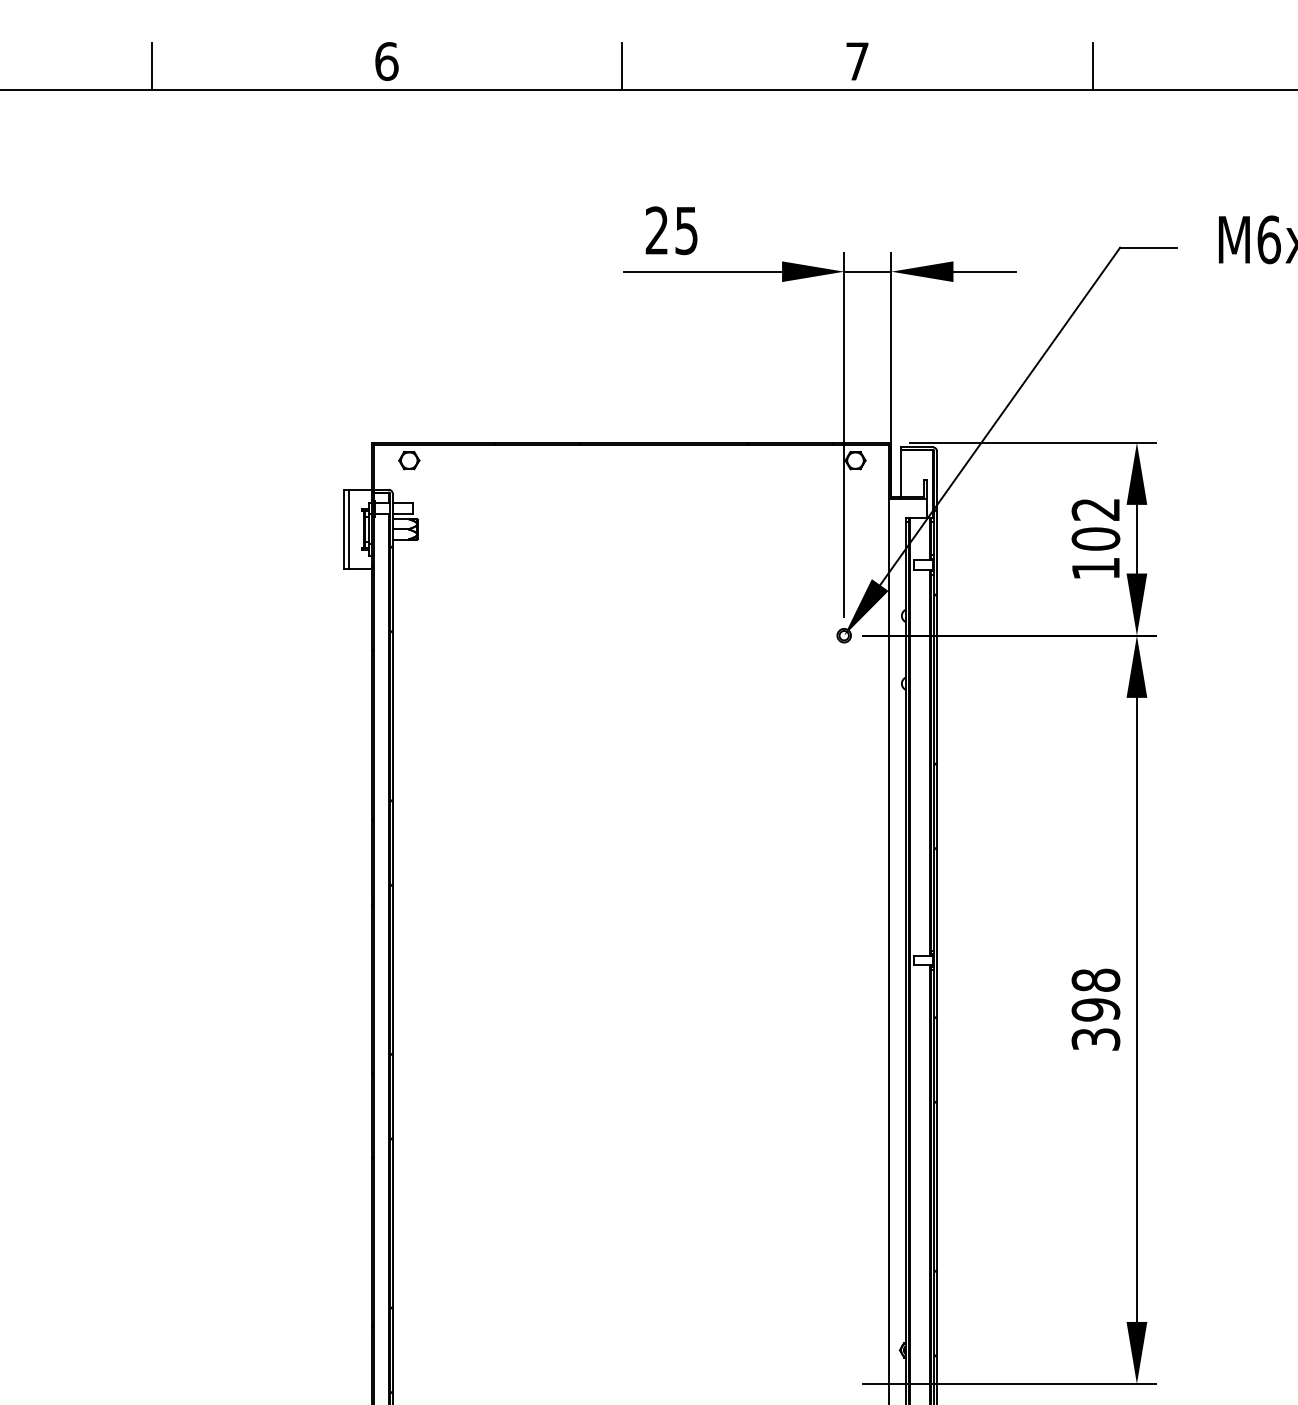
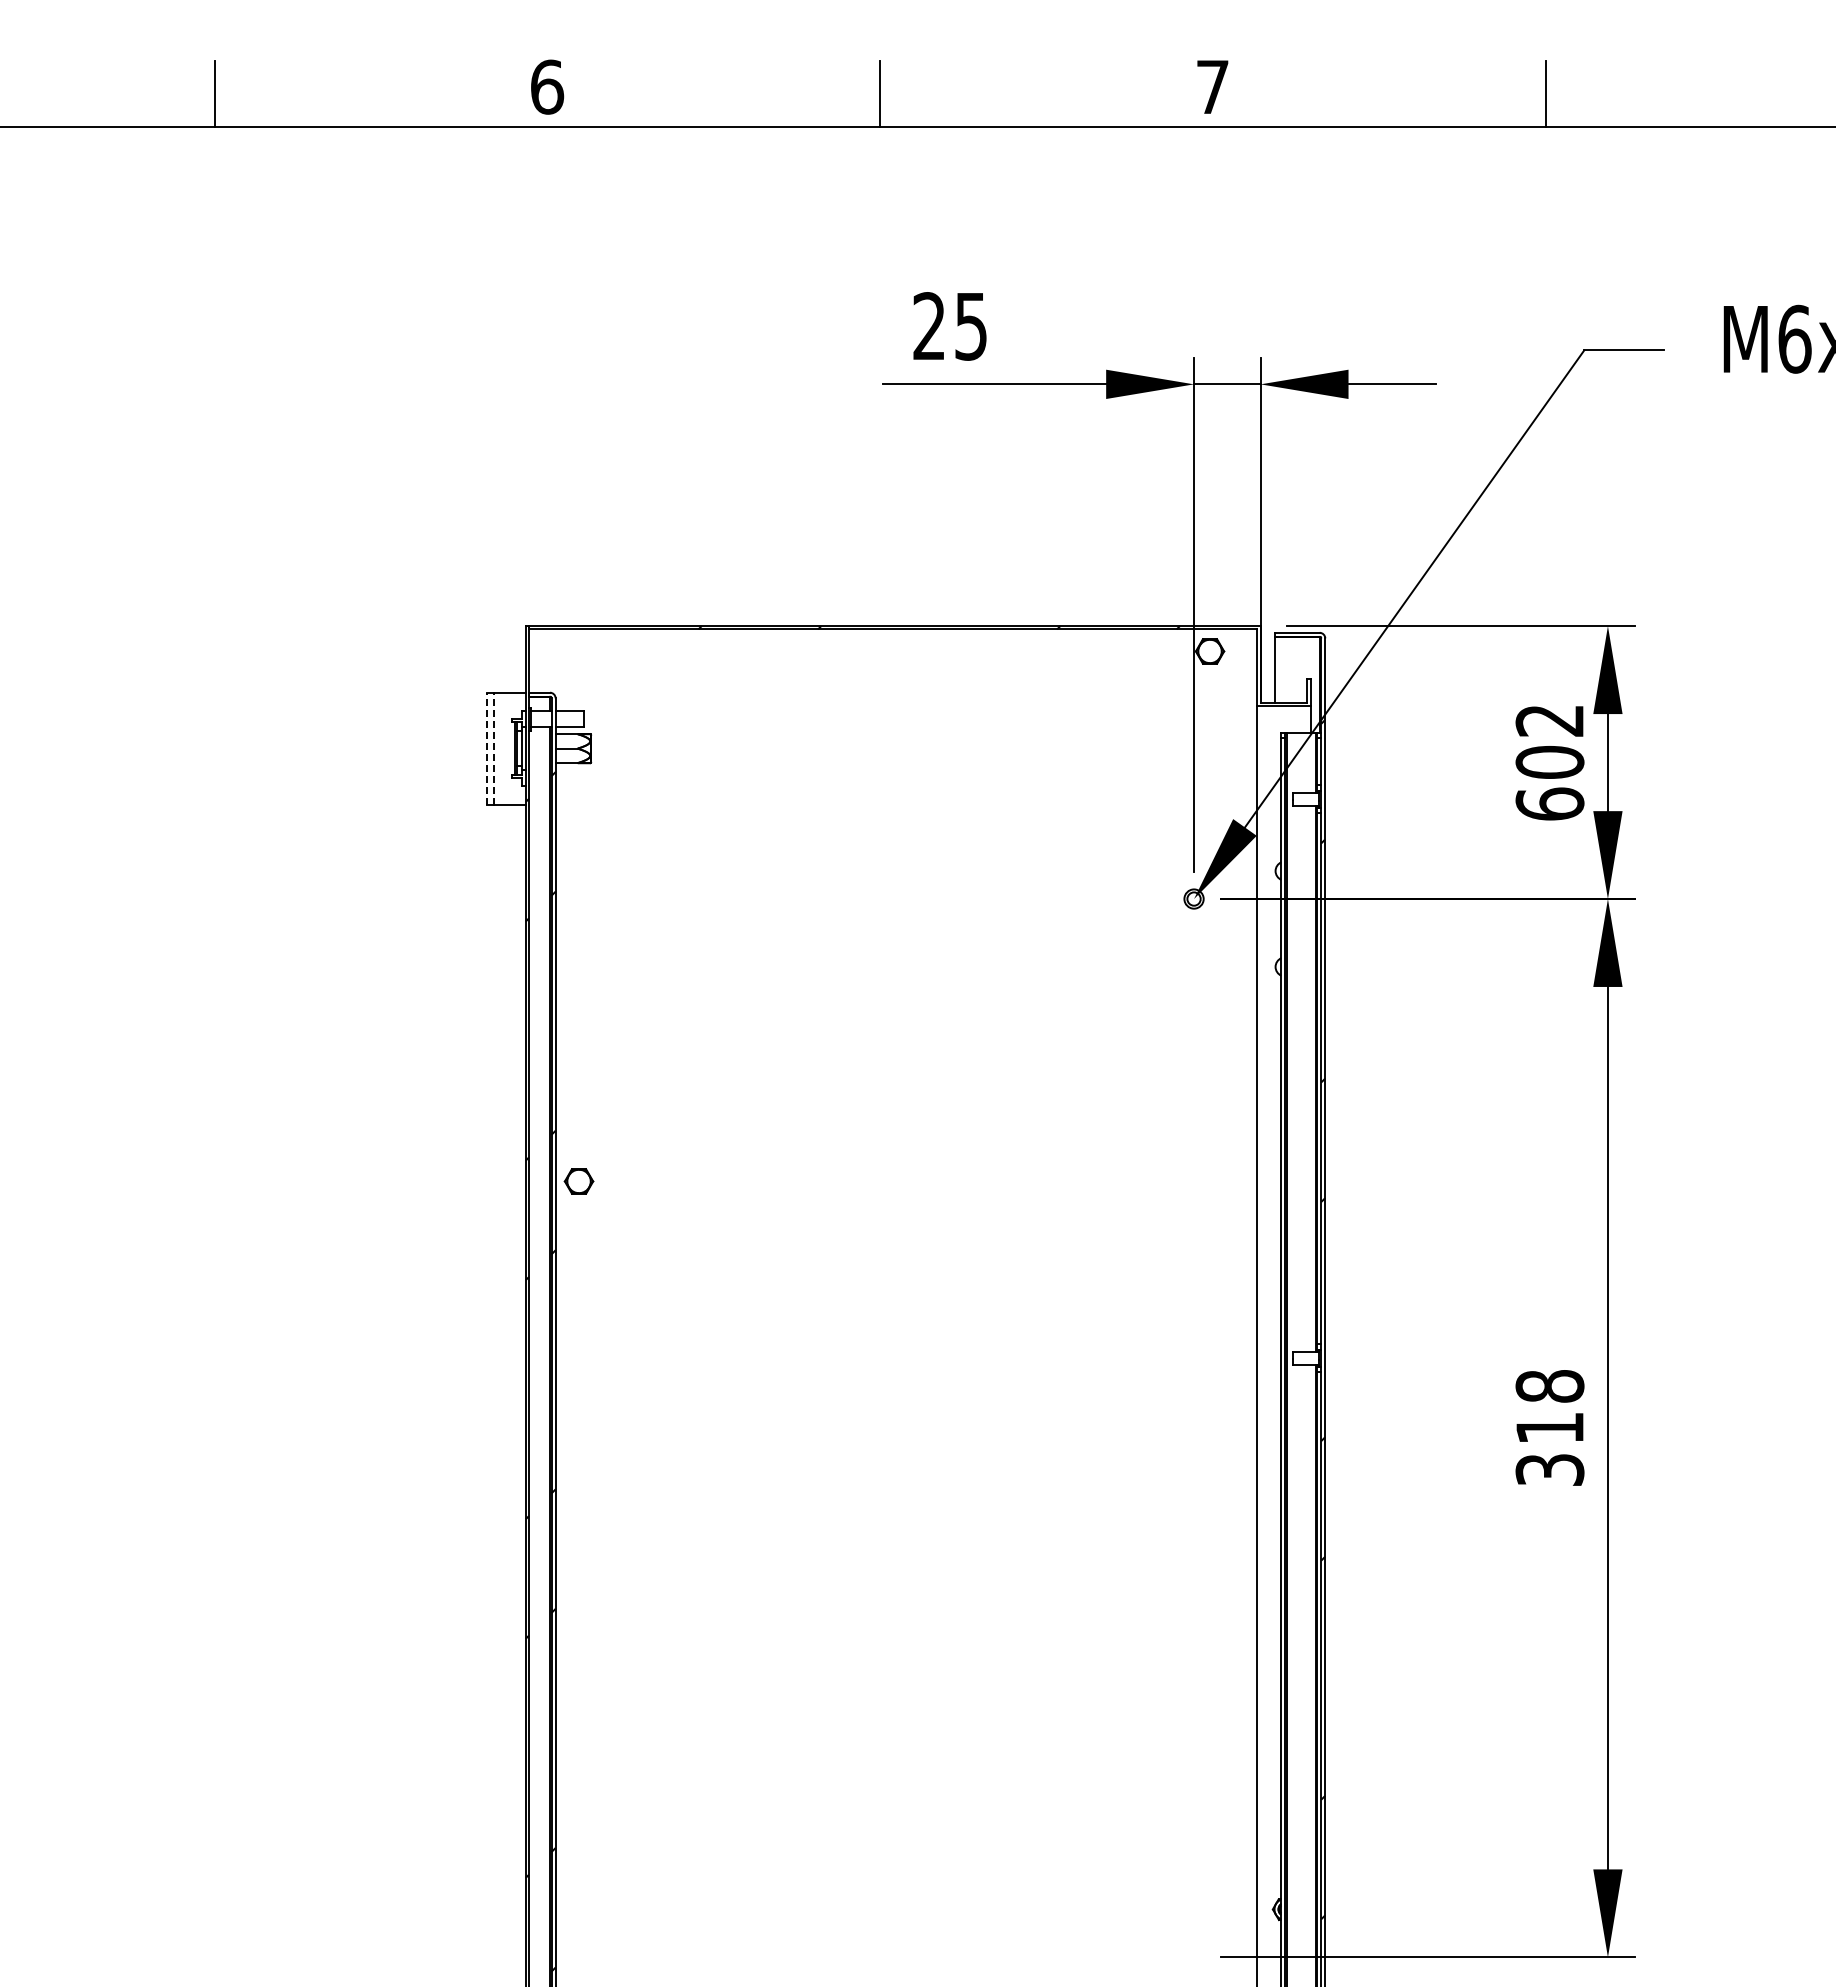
part: (408, 460) -> (578, 1181), moved
line: (344, 529) -> (487, 748), solid -> dashed
line: (349, 529) -> (494, 748), solid -> dashed
text: (1095, 568) -> (1549, 803), 102 -> 602
text: (1095, 1009) -> (1549, 1427), 398 -> 318

